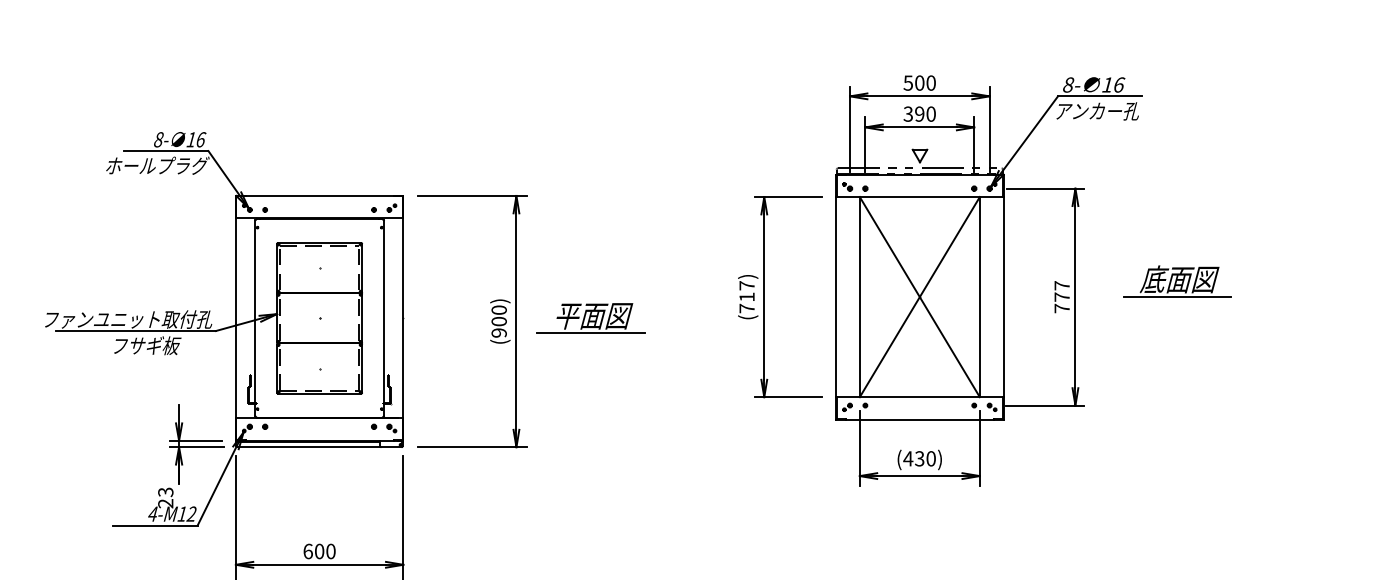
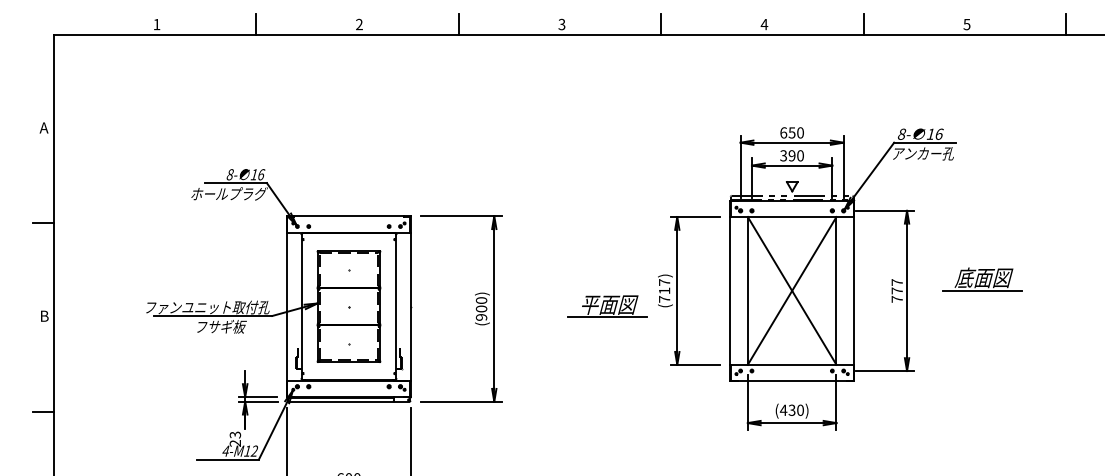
text: (913, 82) -> (787, 132), 500 -> 650
part: (591, 318) -> (607, 306), moved

